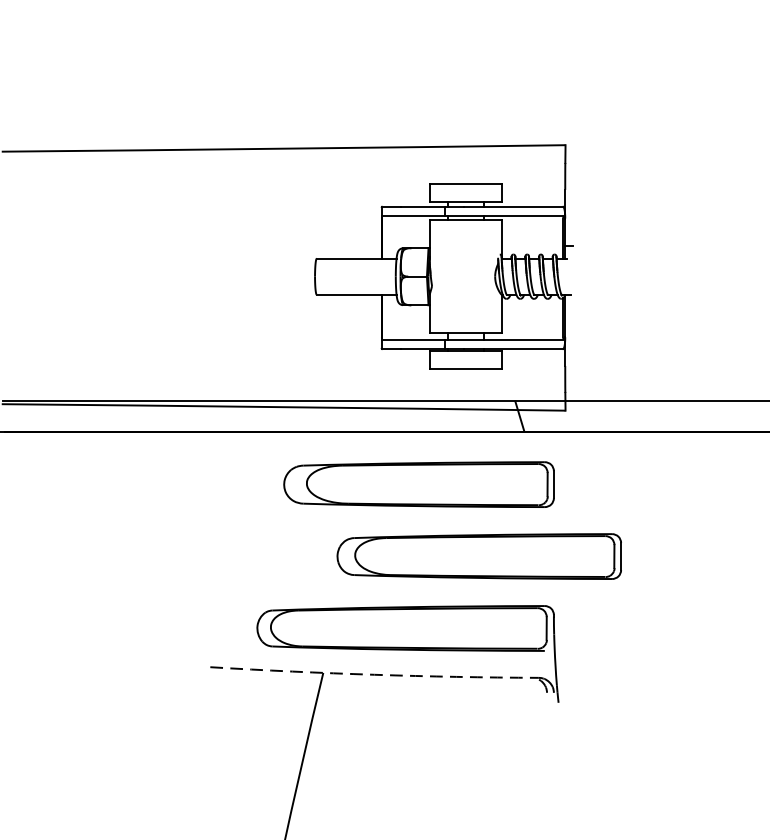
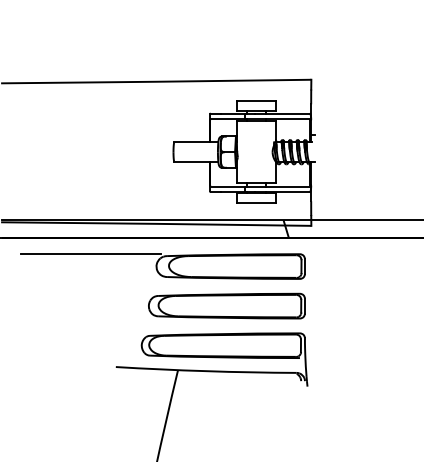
line: (164, 462) -> (90, 254), added
part: (478, 555) -> (226, 305), moved
arc: (375, 675) -> (206, 371), dashed -> solid

